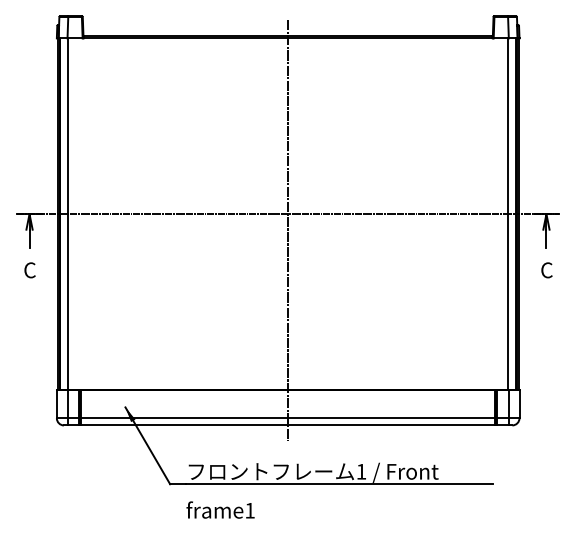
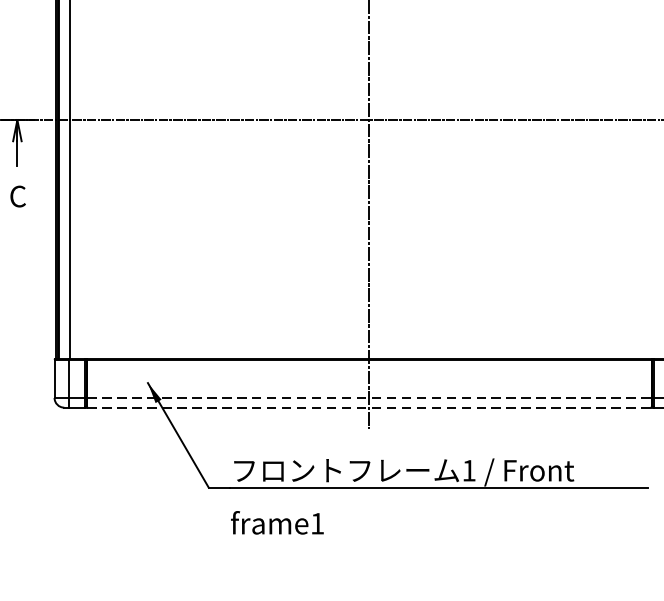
line: (288, 418) -> (369, 398), solid -> dashed
line: (288, 425) -> (369, 407), solid -> dashed

